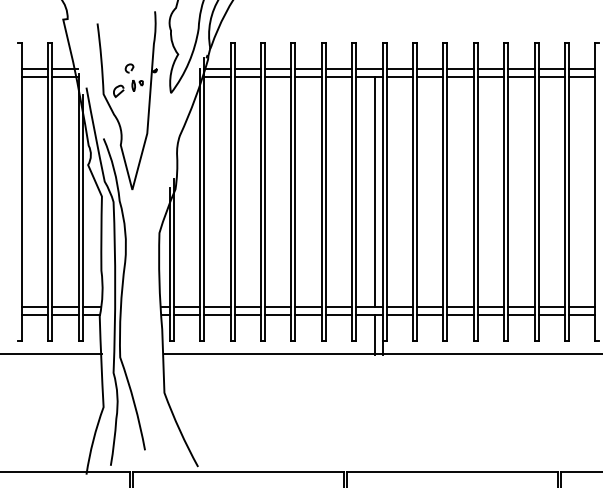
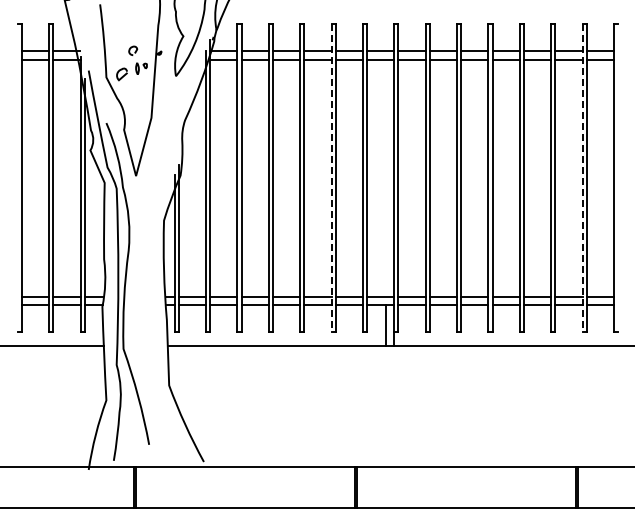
line: (375, 191) -> (386, 177), removed
line: (321, 192) -> (331, 178), solid -> dashed
line: (564, 192) -> (582, 178), solid -> dashed

